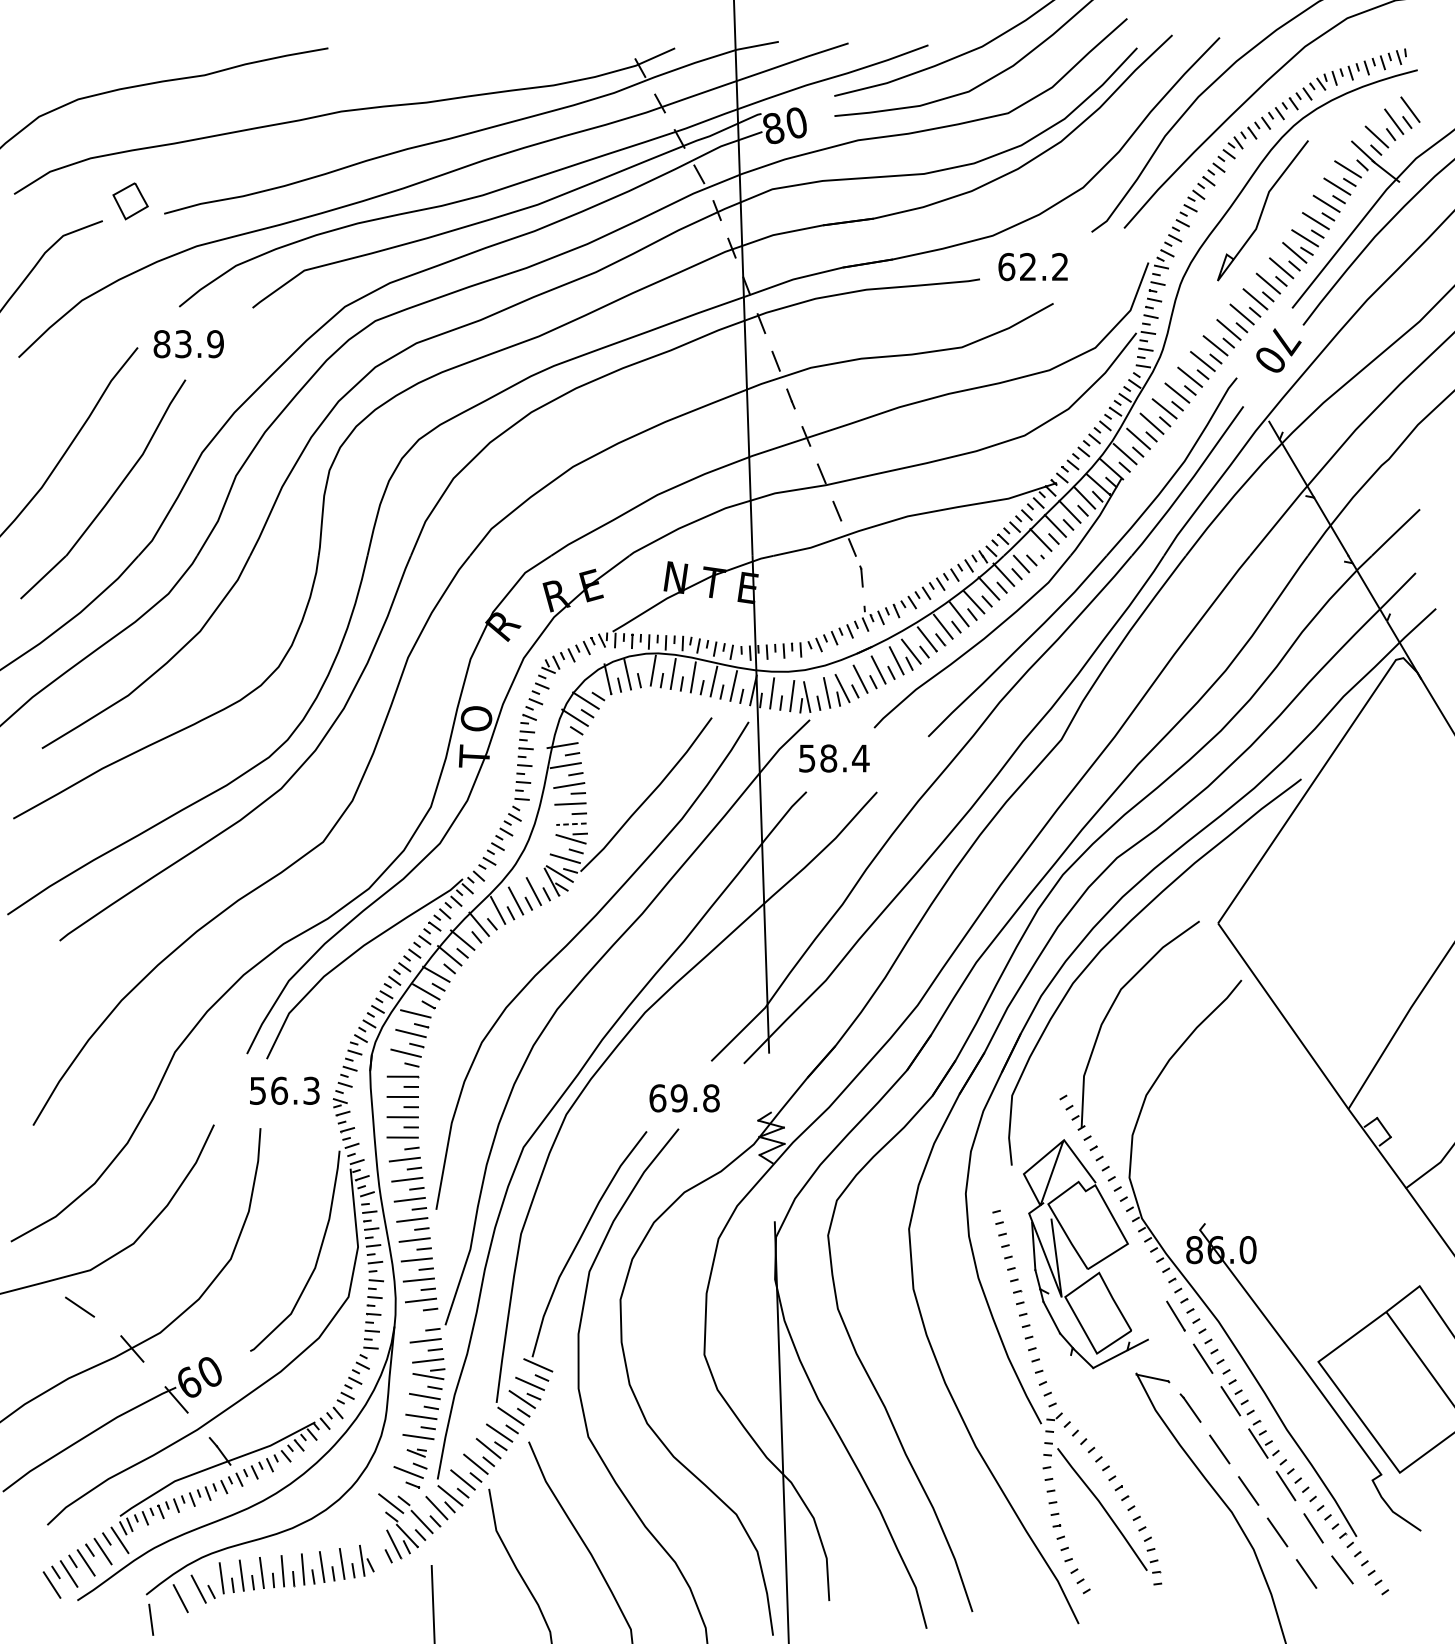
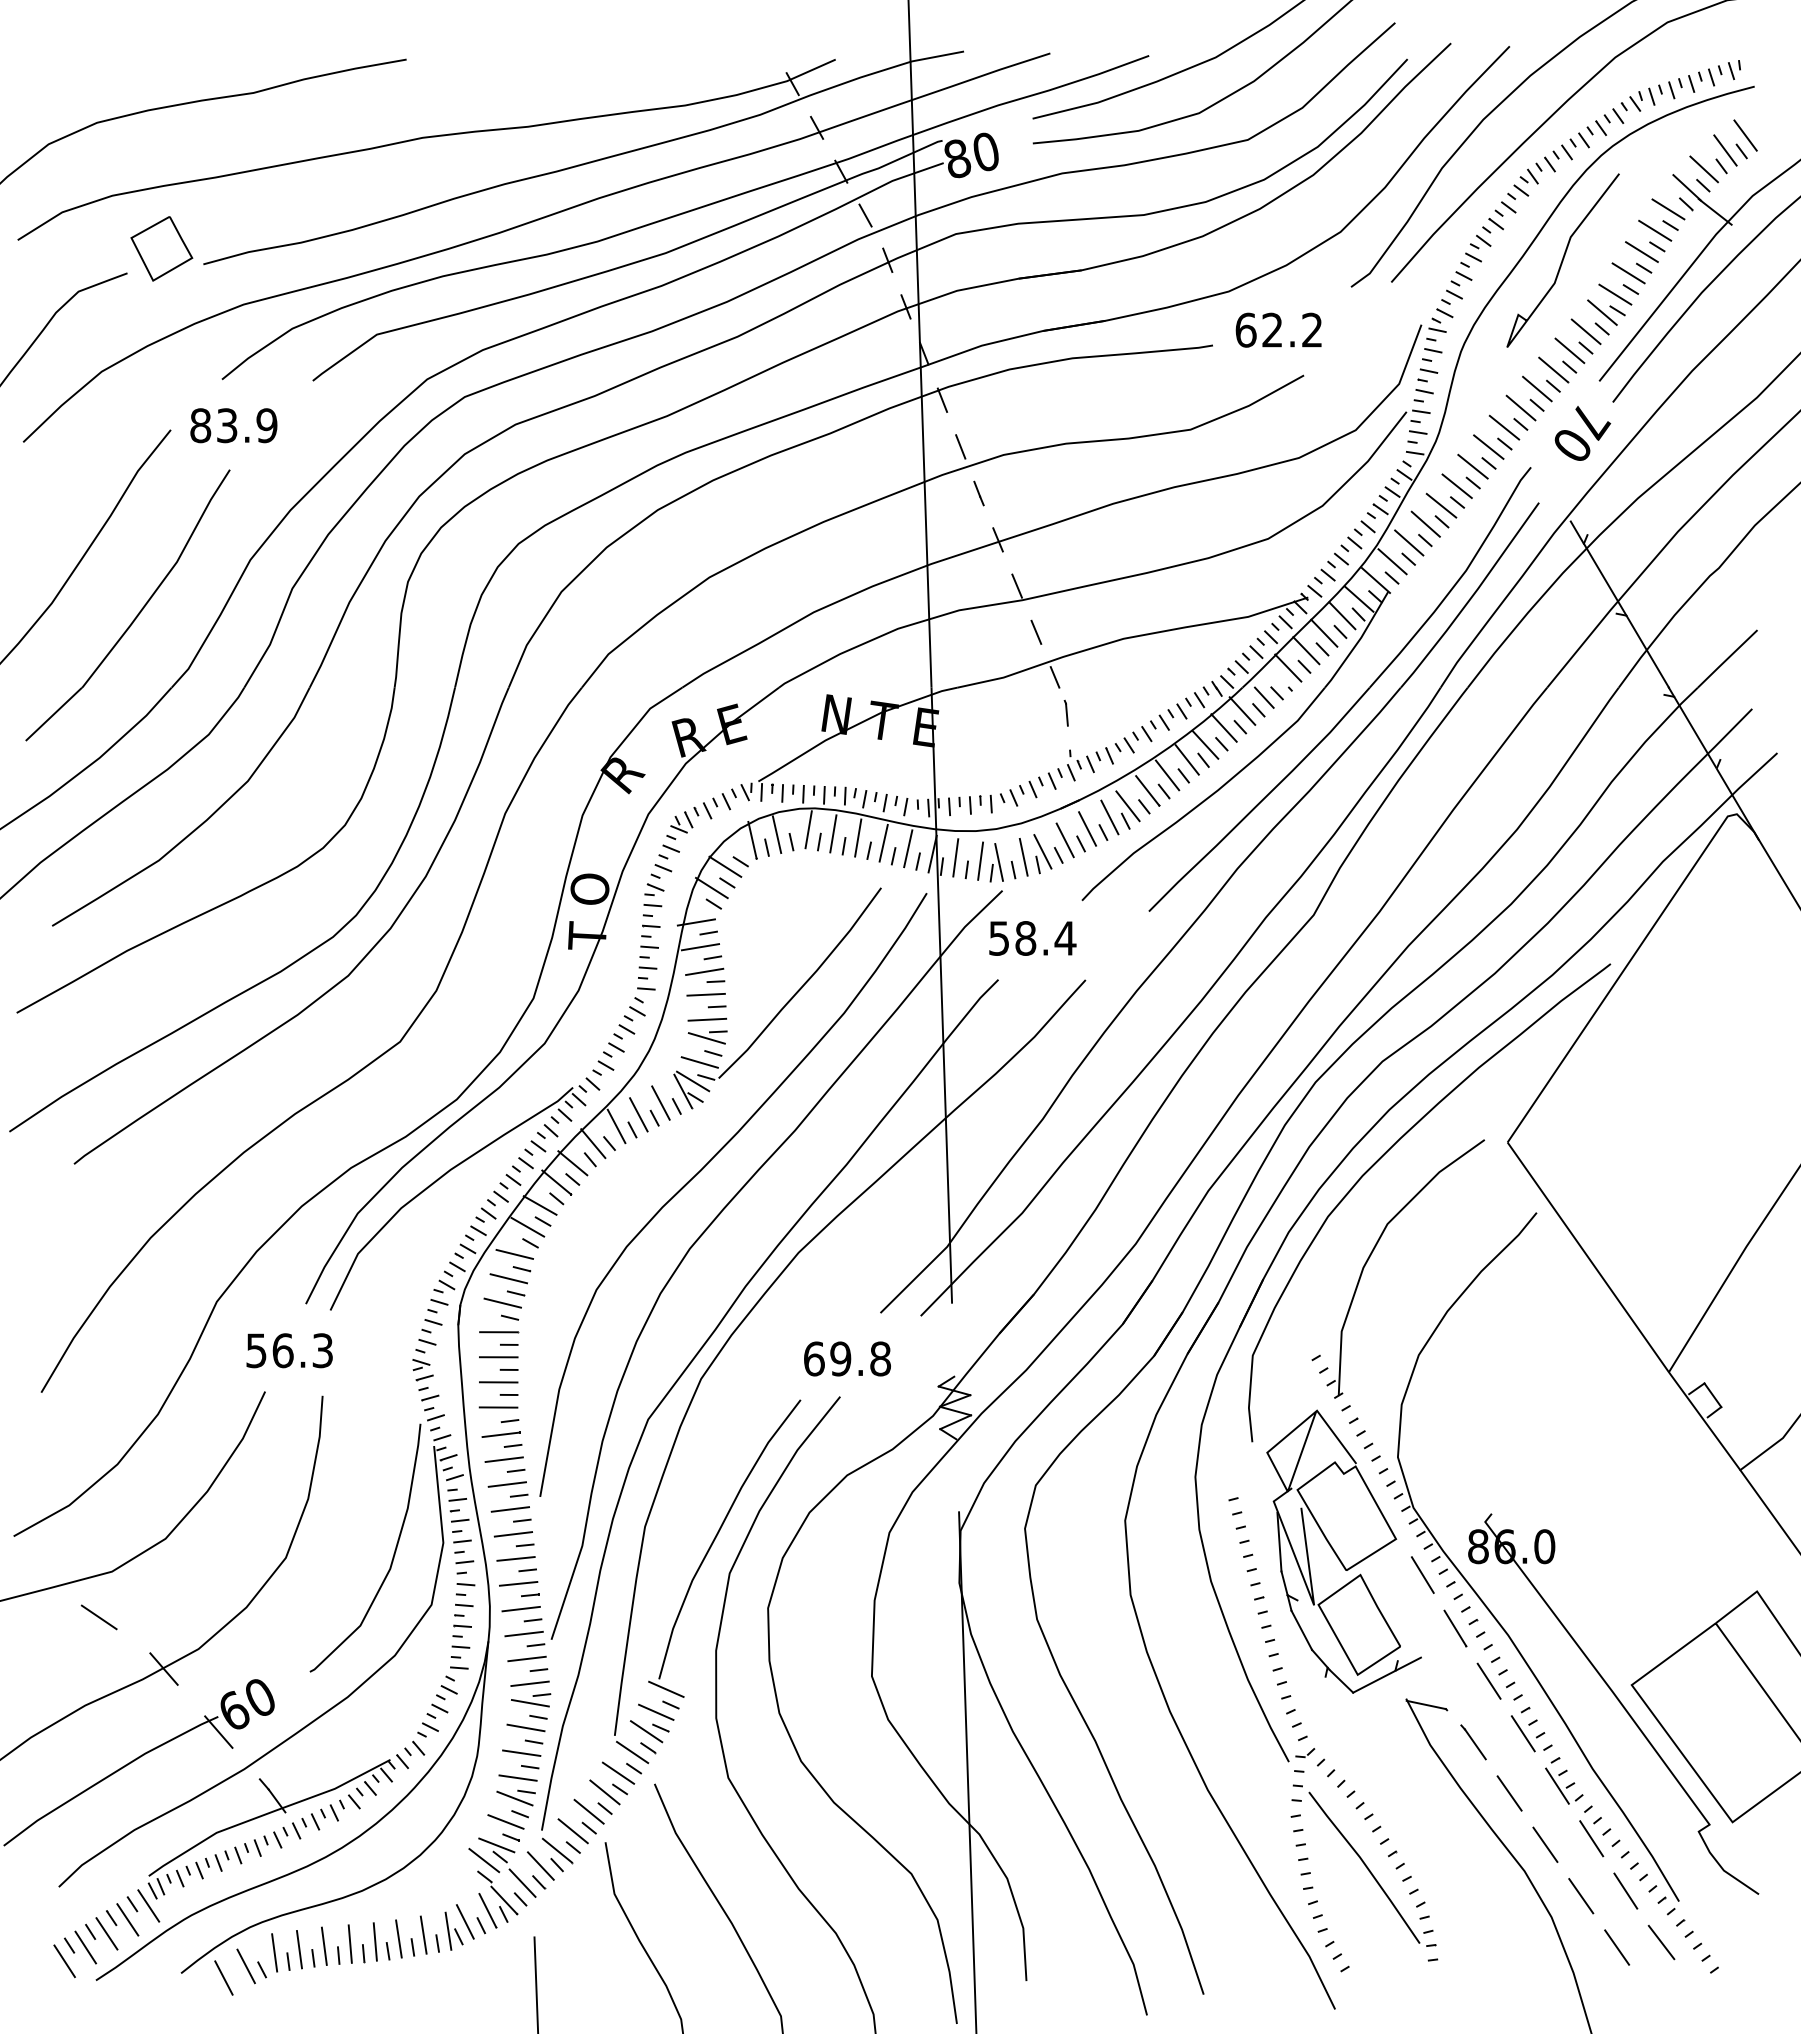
part: (130, 200) -> (161, 248), size x1.43
line: (571, 824) -> (707, 1019), dashed -> solid
text: (284, 1090) -> (289, 1350), moved
line: (1149, 1272) -> (1422, 1574), added
line: (422, 1320) -> (523, 1633), added
part: (416, 1452) -> (515, 1797), size x1.67
line: (401, 1491) -> (496, 1845), added
line: (375, 1552) -> (464, 1921), added
line: (151, 1619) -> (187, 2003), removed

